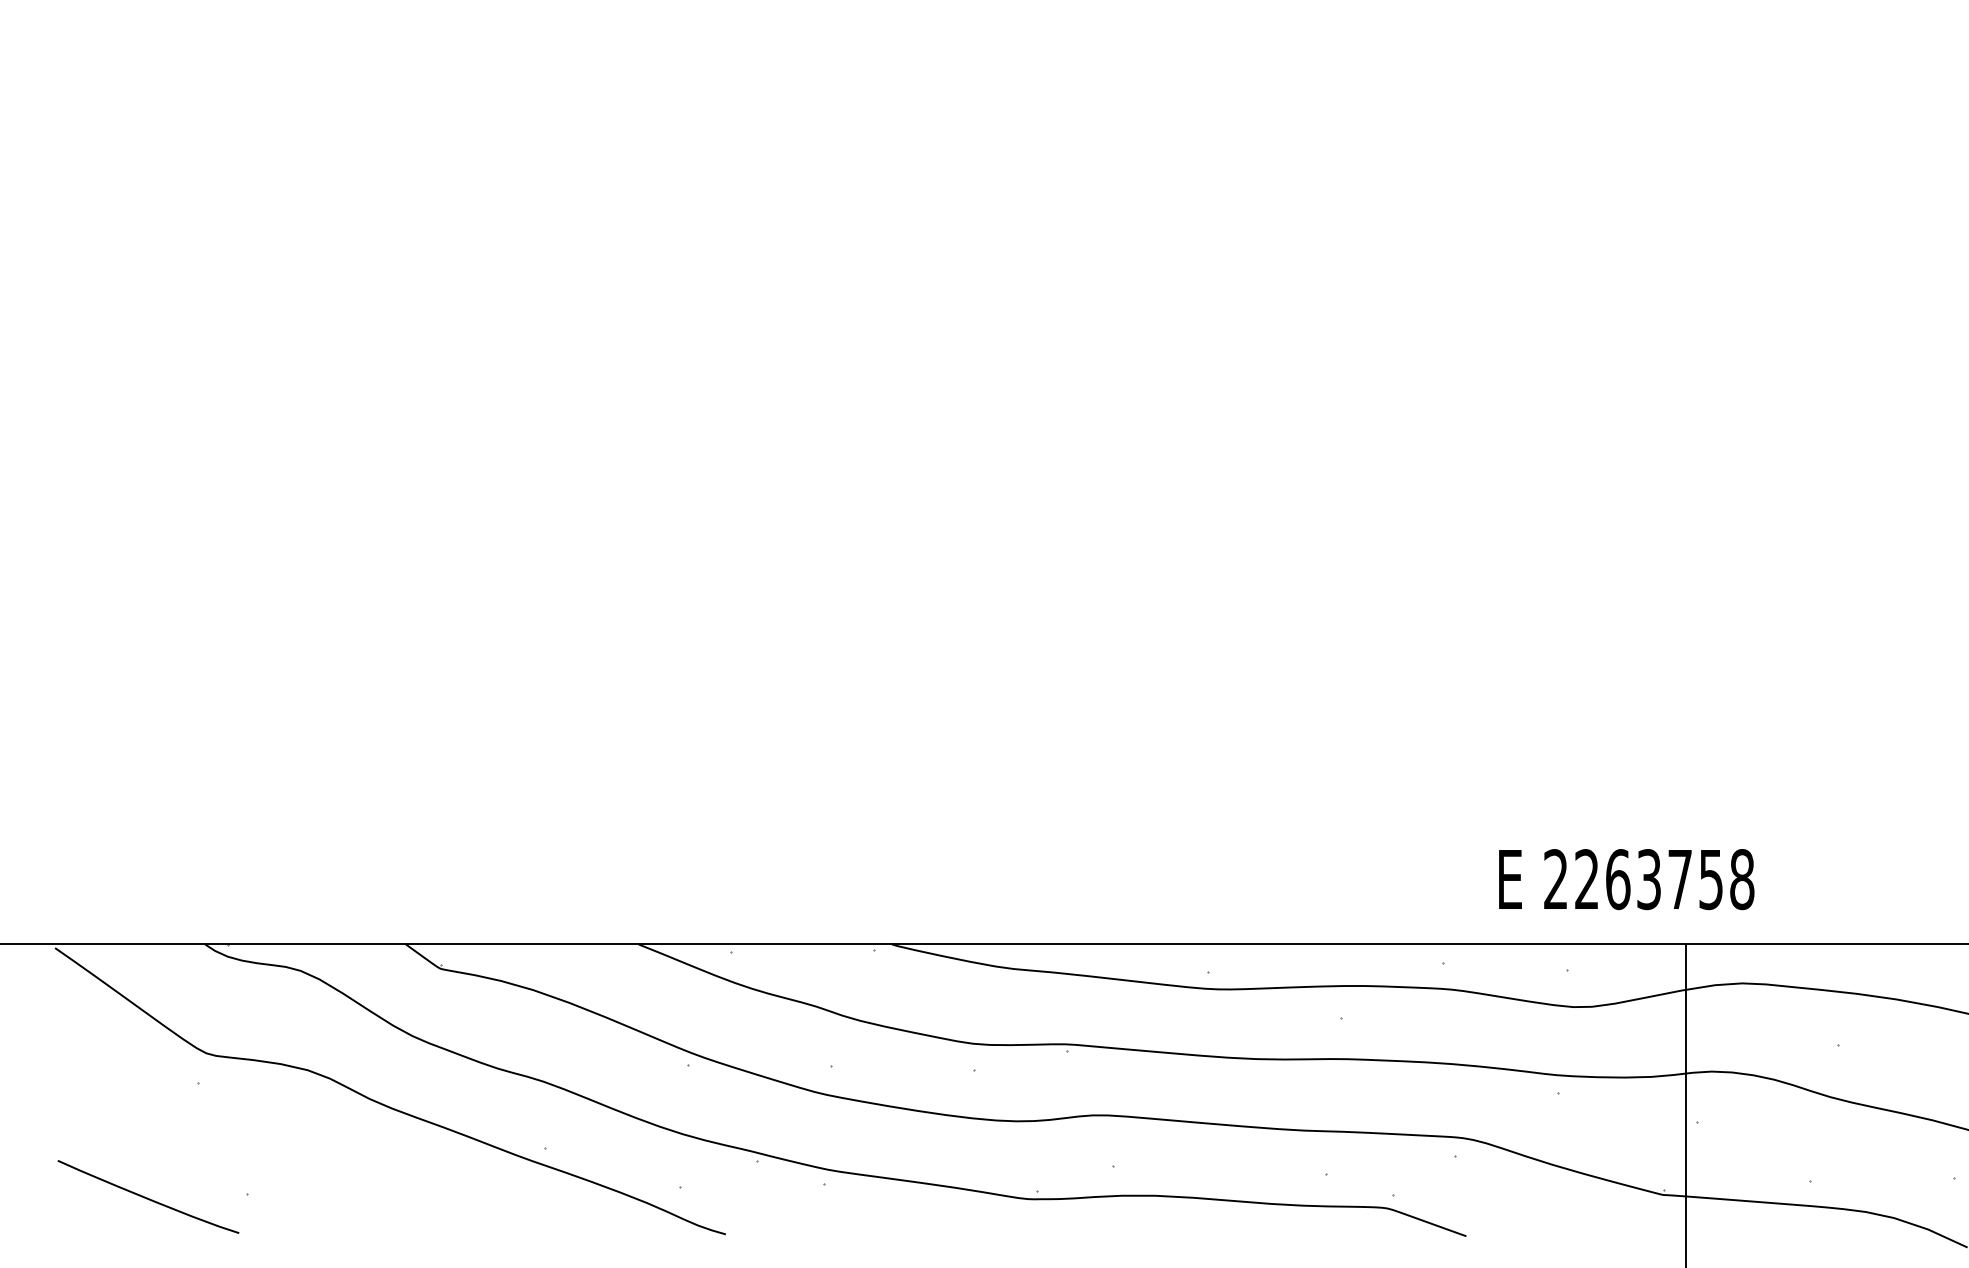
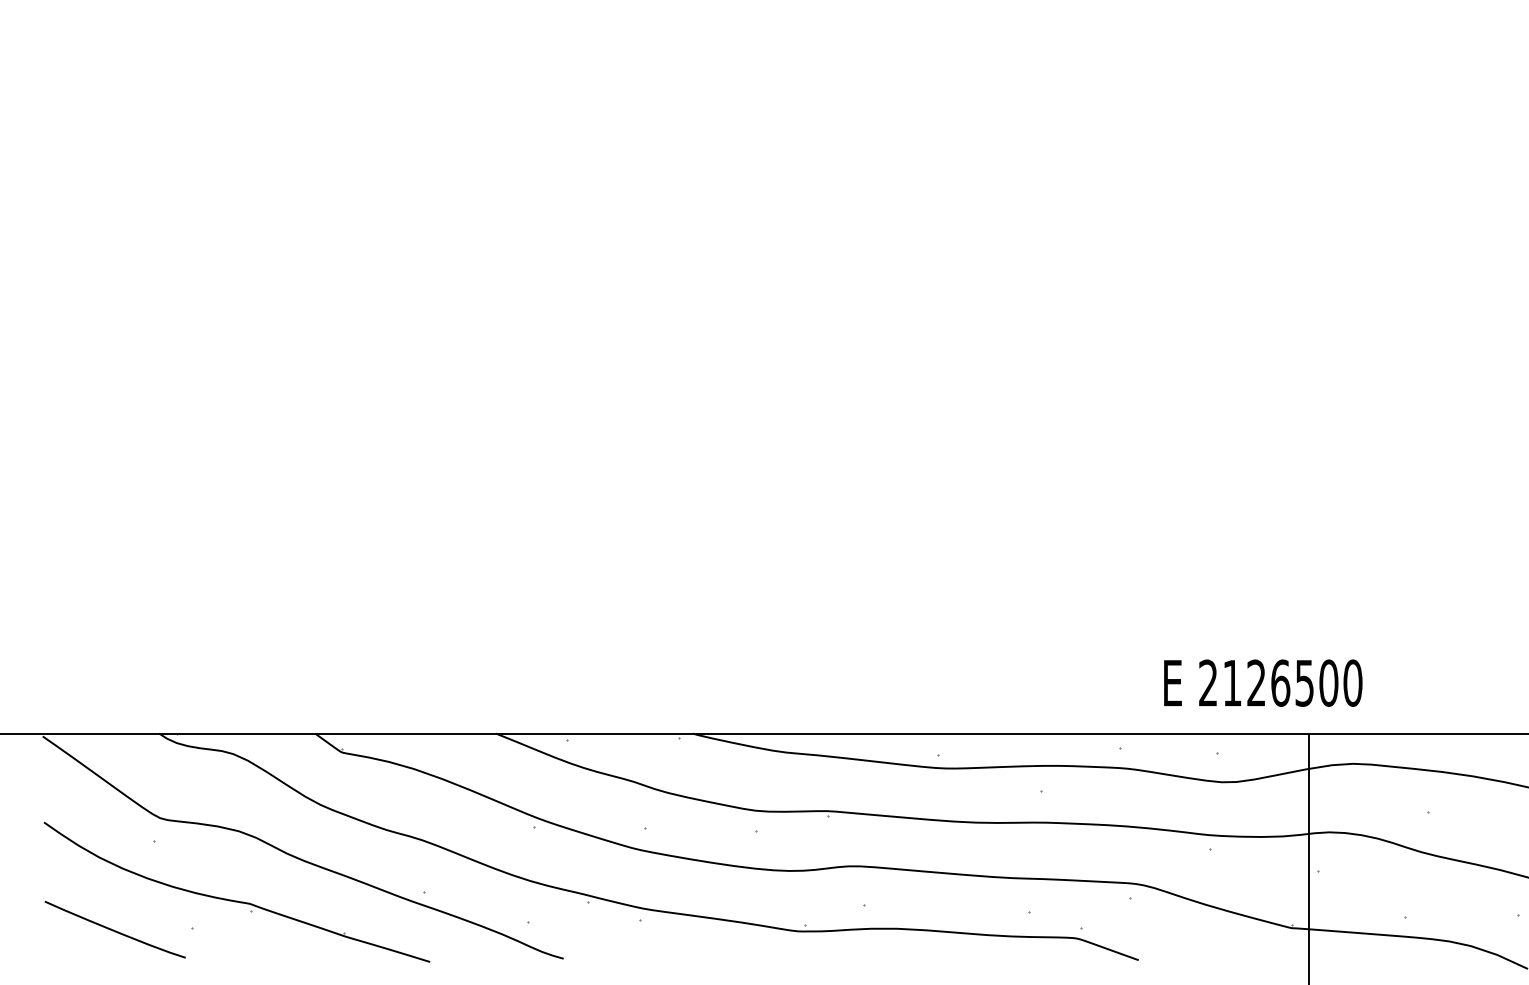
text: (1664, 879) -> (1292, 683), 2263758 -> 2126500
part: (304, 1159) -> (236, 900), added

